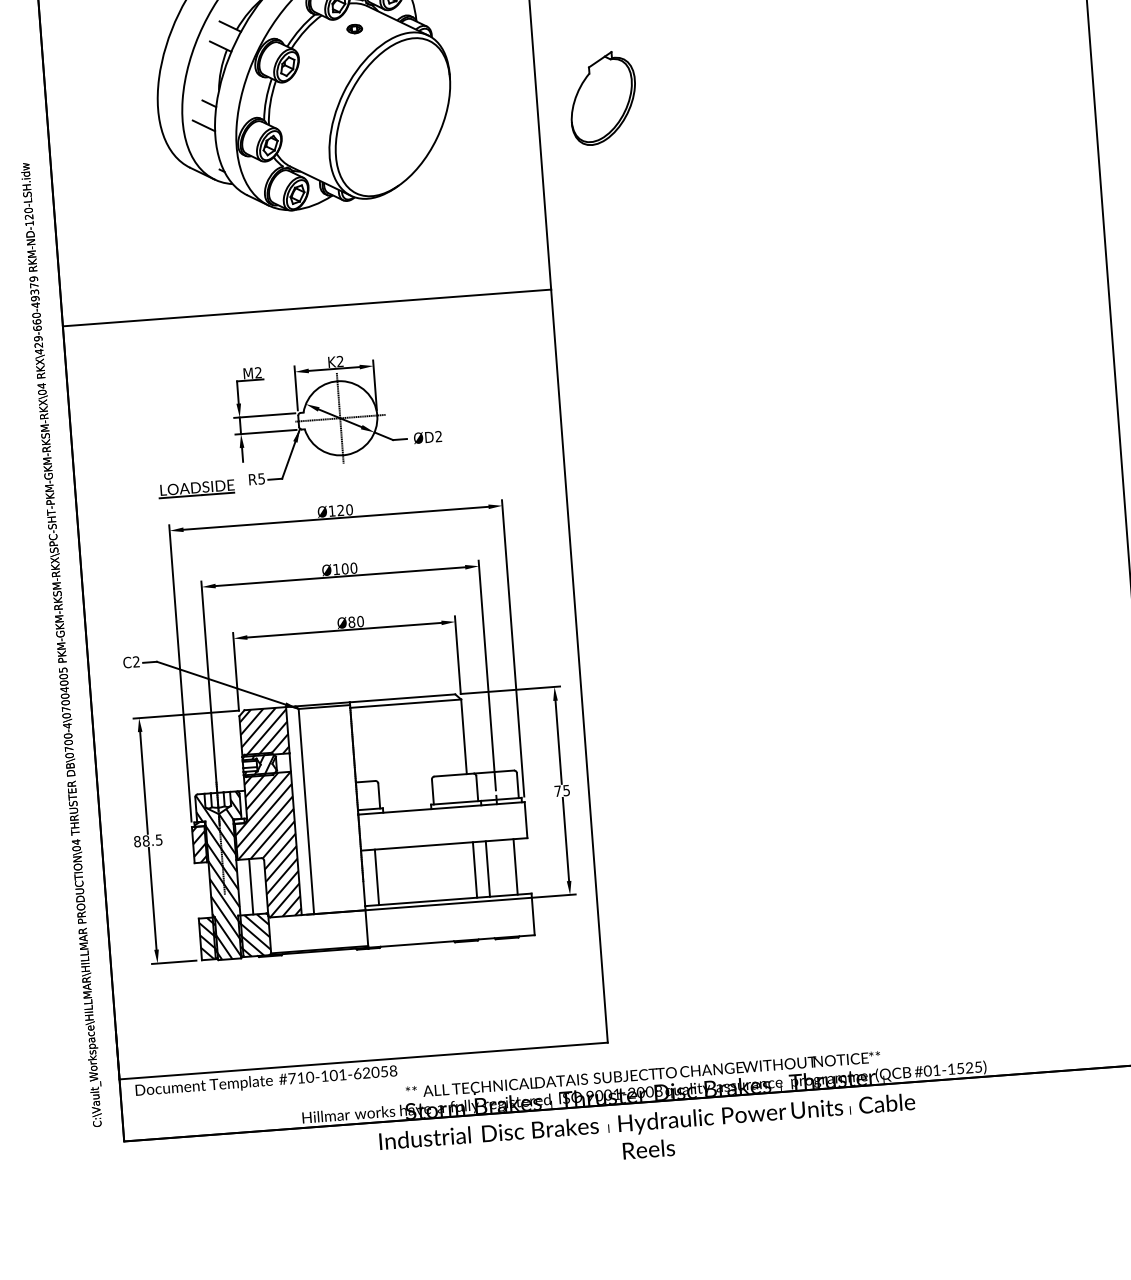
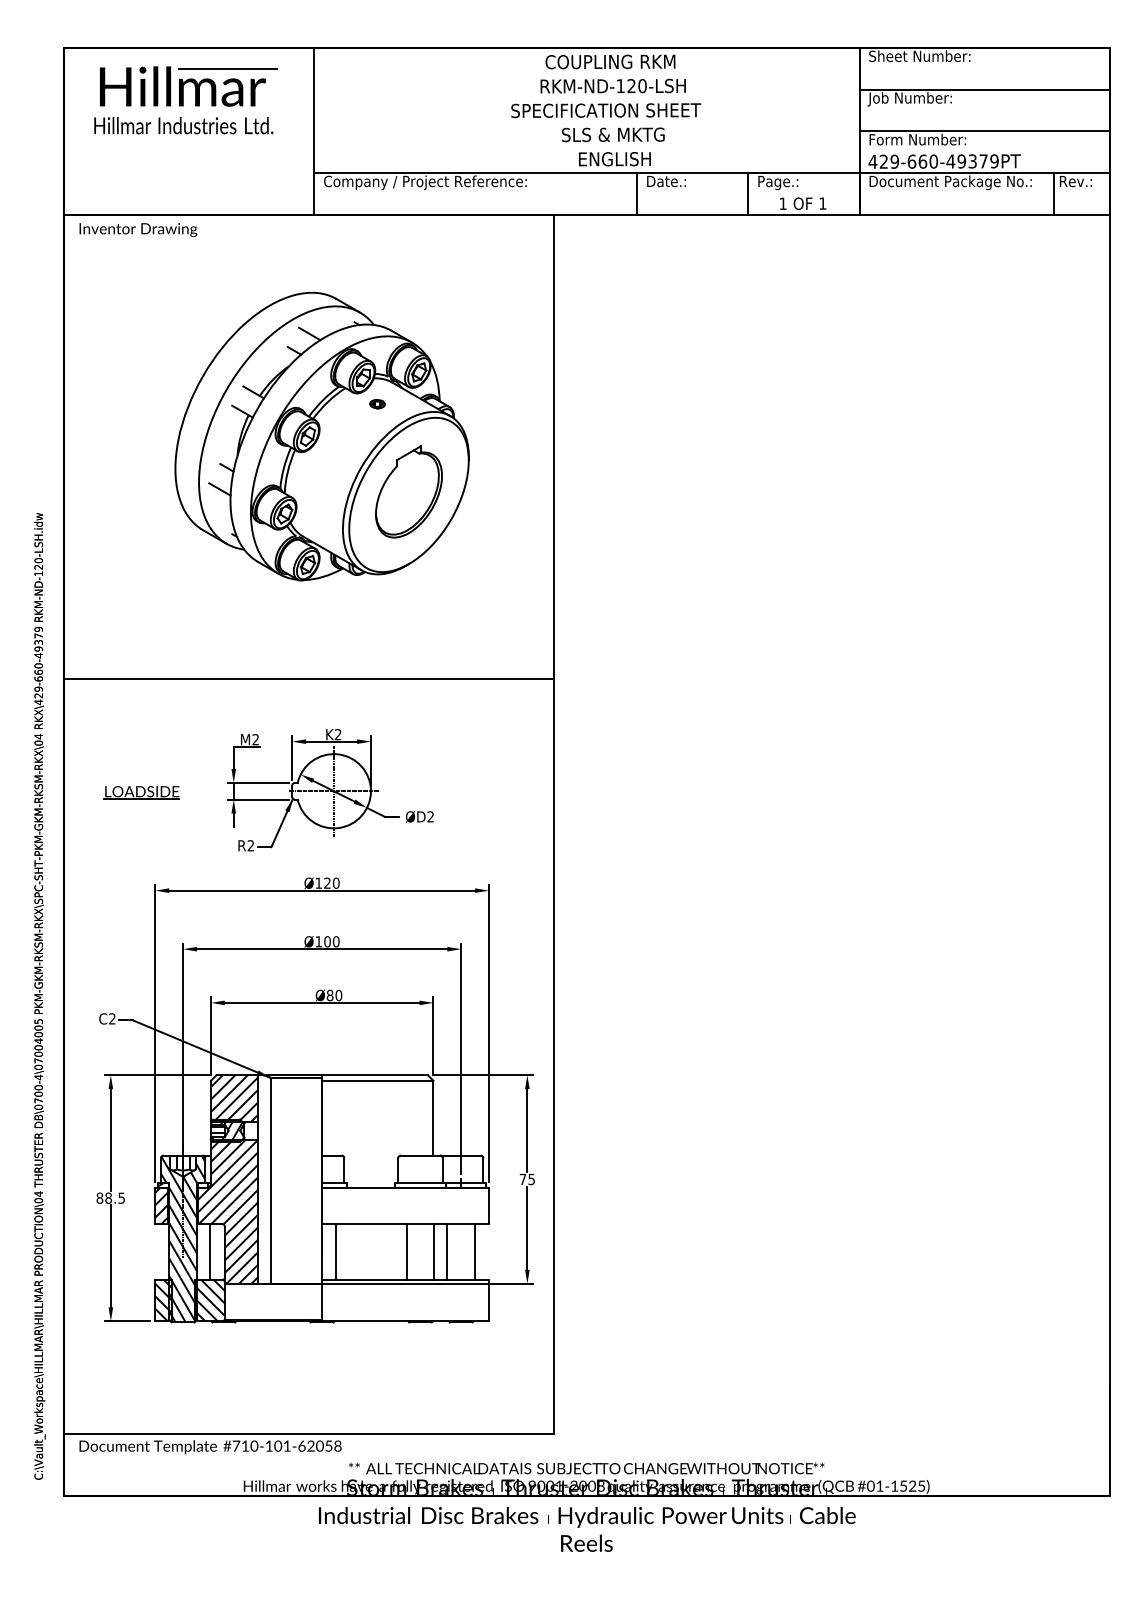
part: (602, 97) -> (408, 491), moved
text: (261, 478) -> (250, 845), R5 -> R2
part: (196, 488) -> (141, 792), moved
line: (447, 871) -> (406, 1251), added

